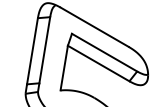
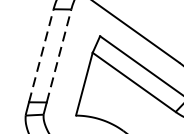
line: (44, 49) -> (58, 54), solid -> dashed
line: (32, 51) -> (41, 56), solid -> dashed

